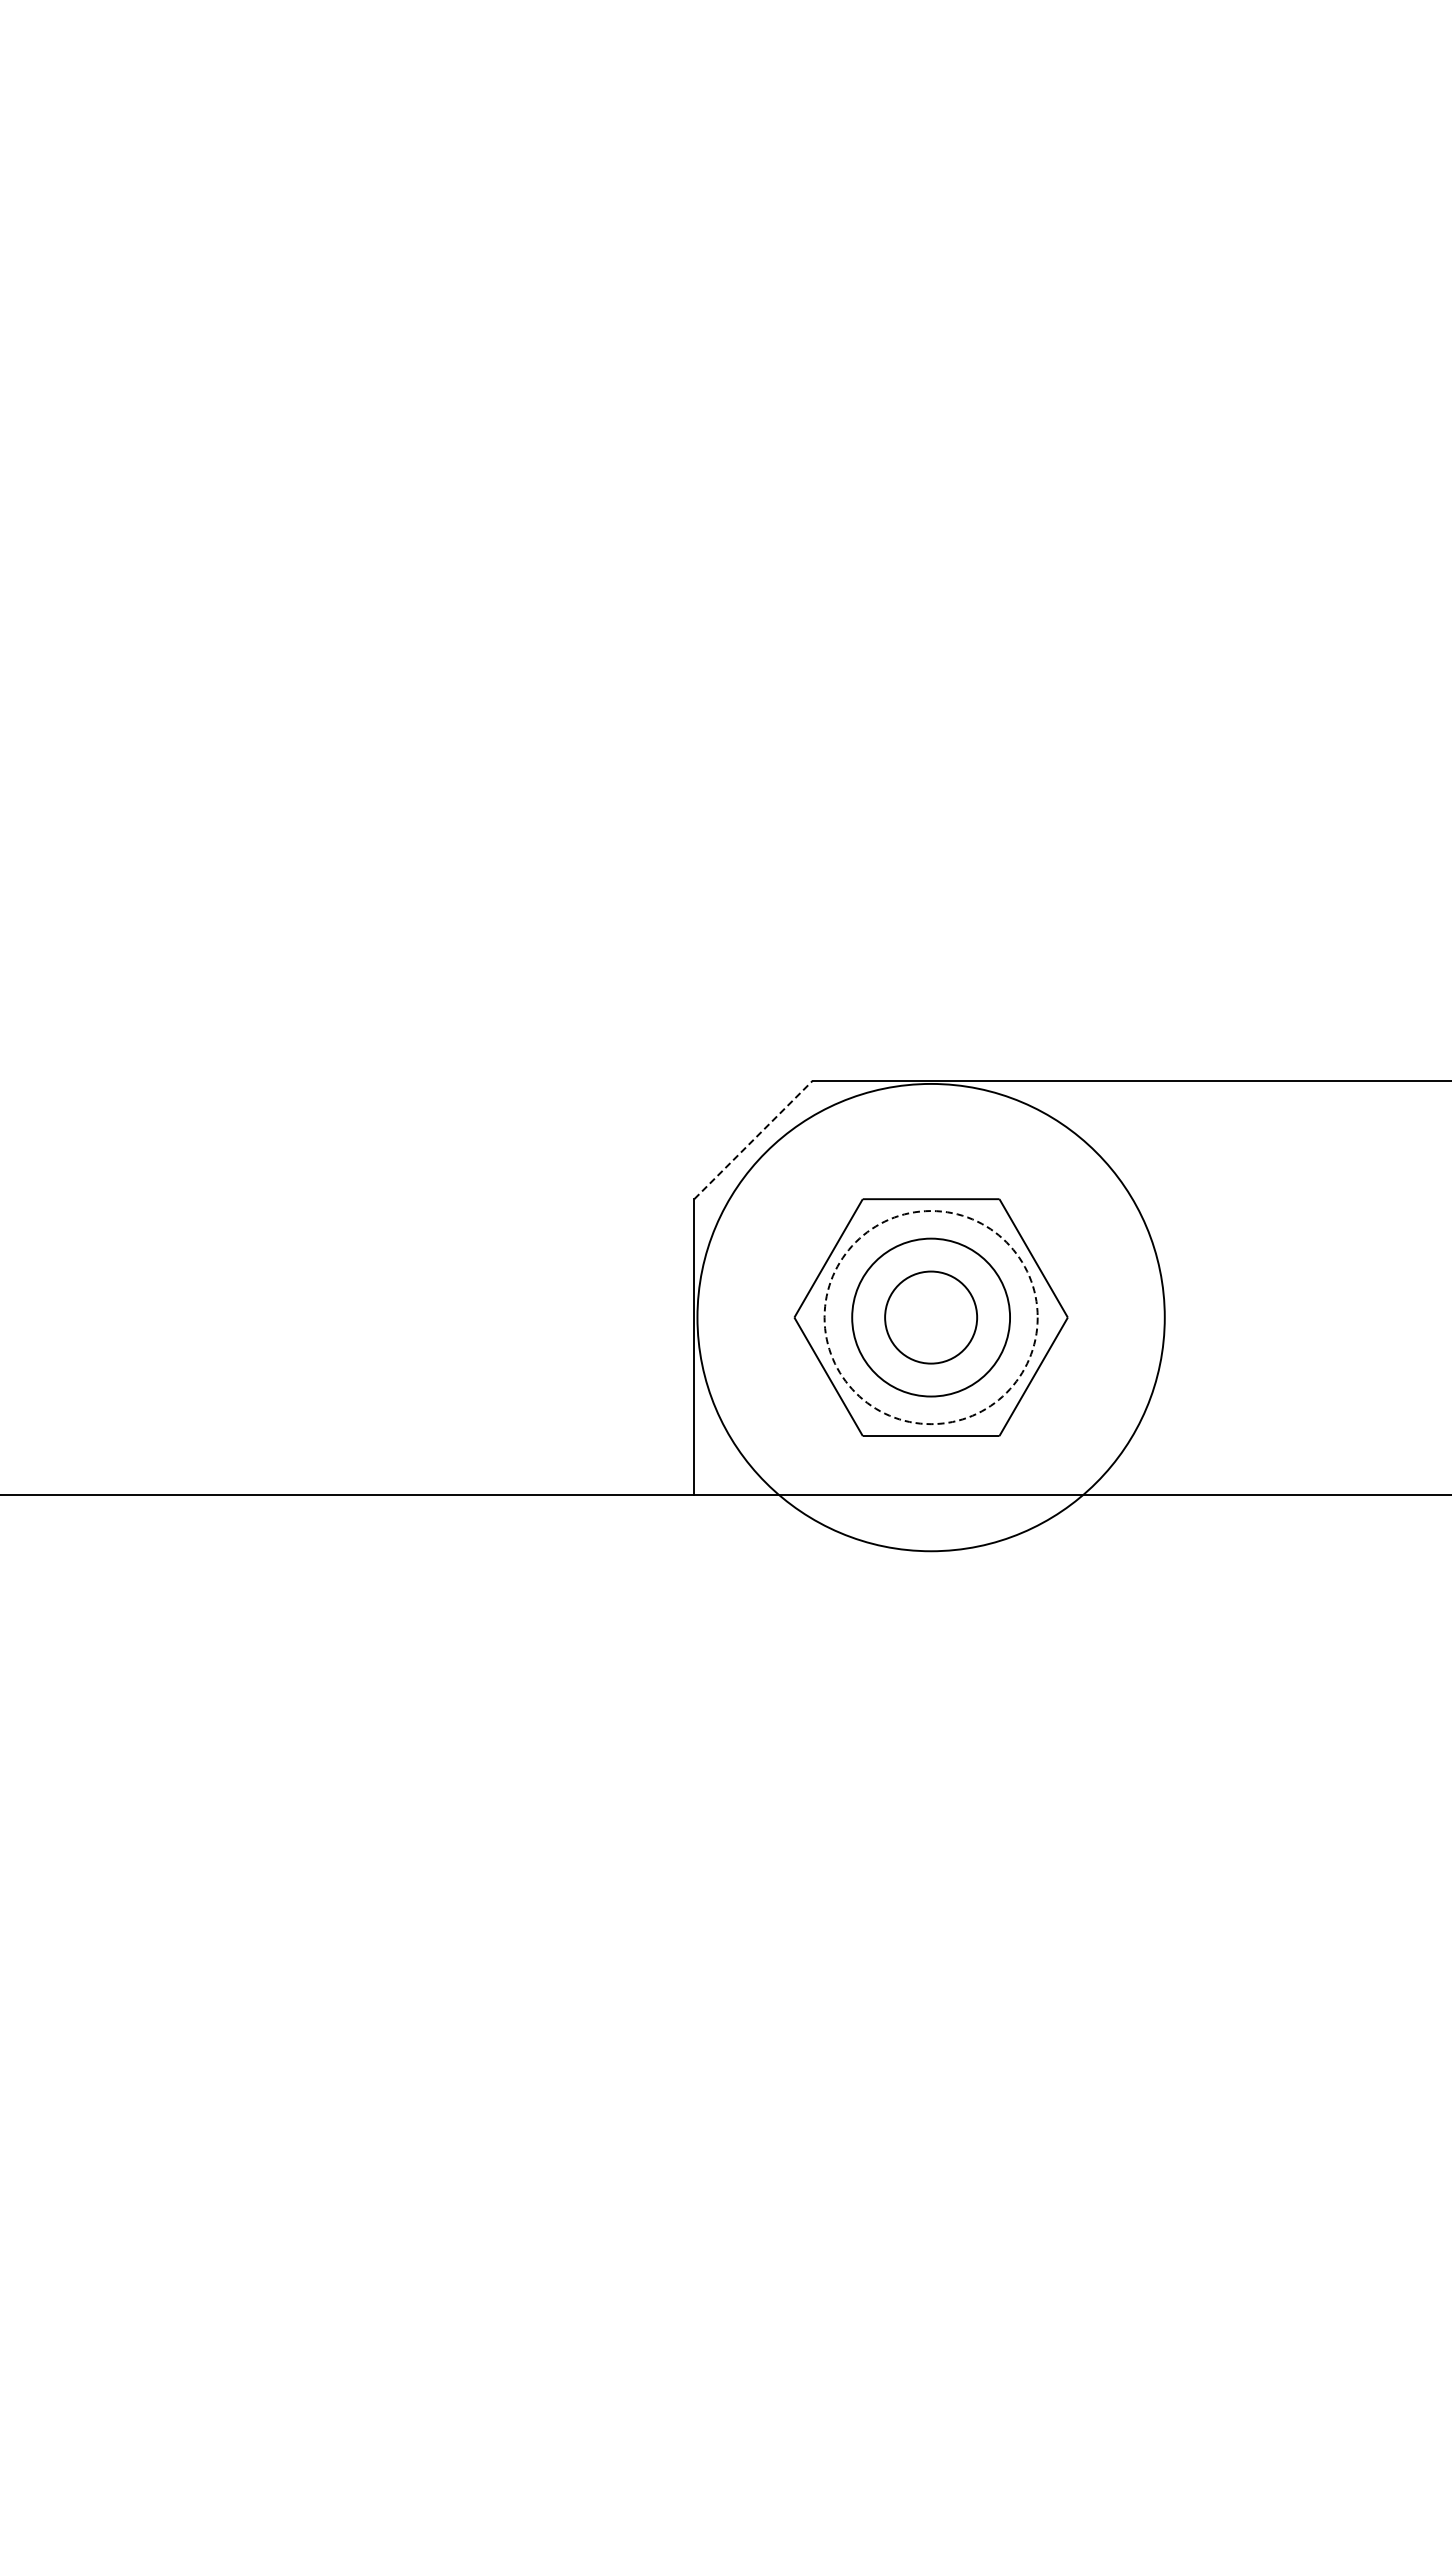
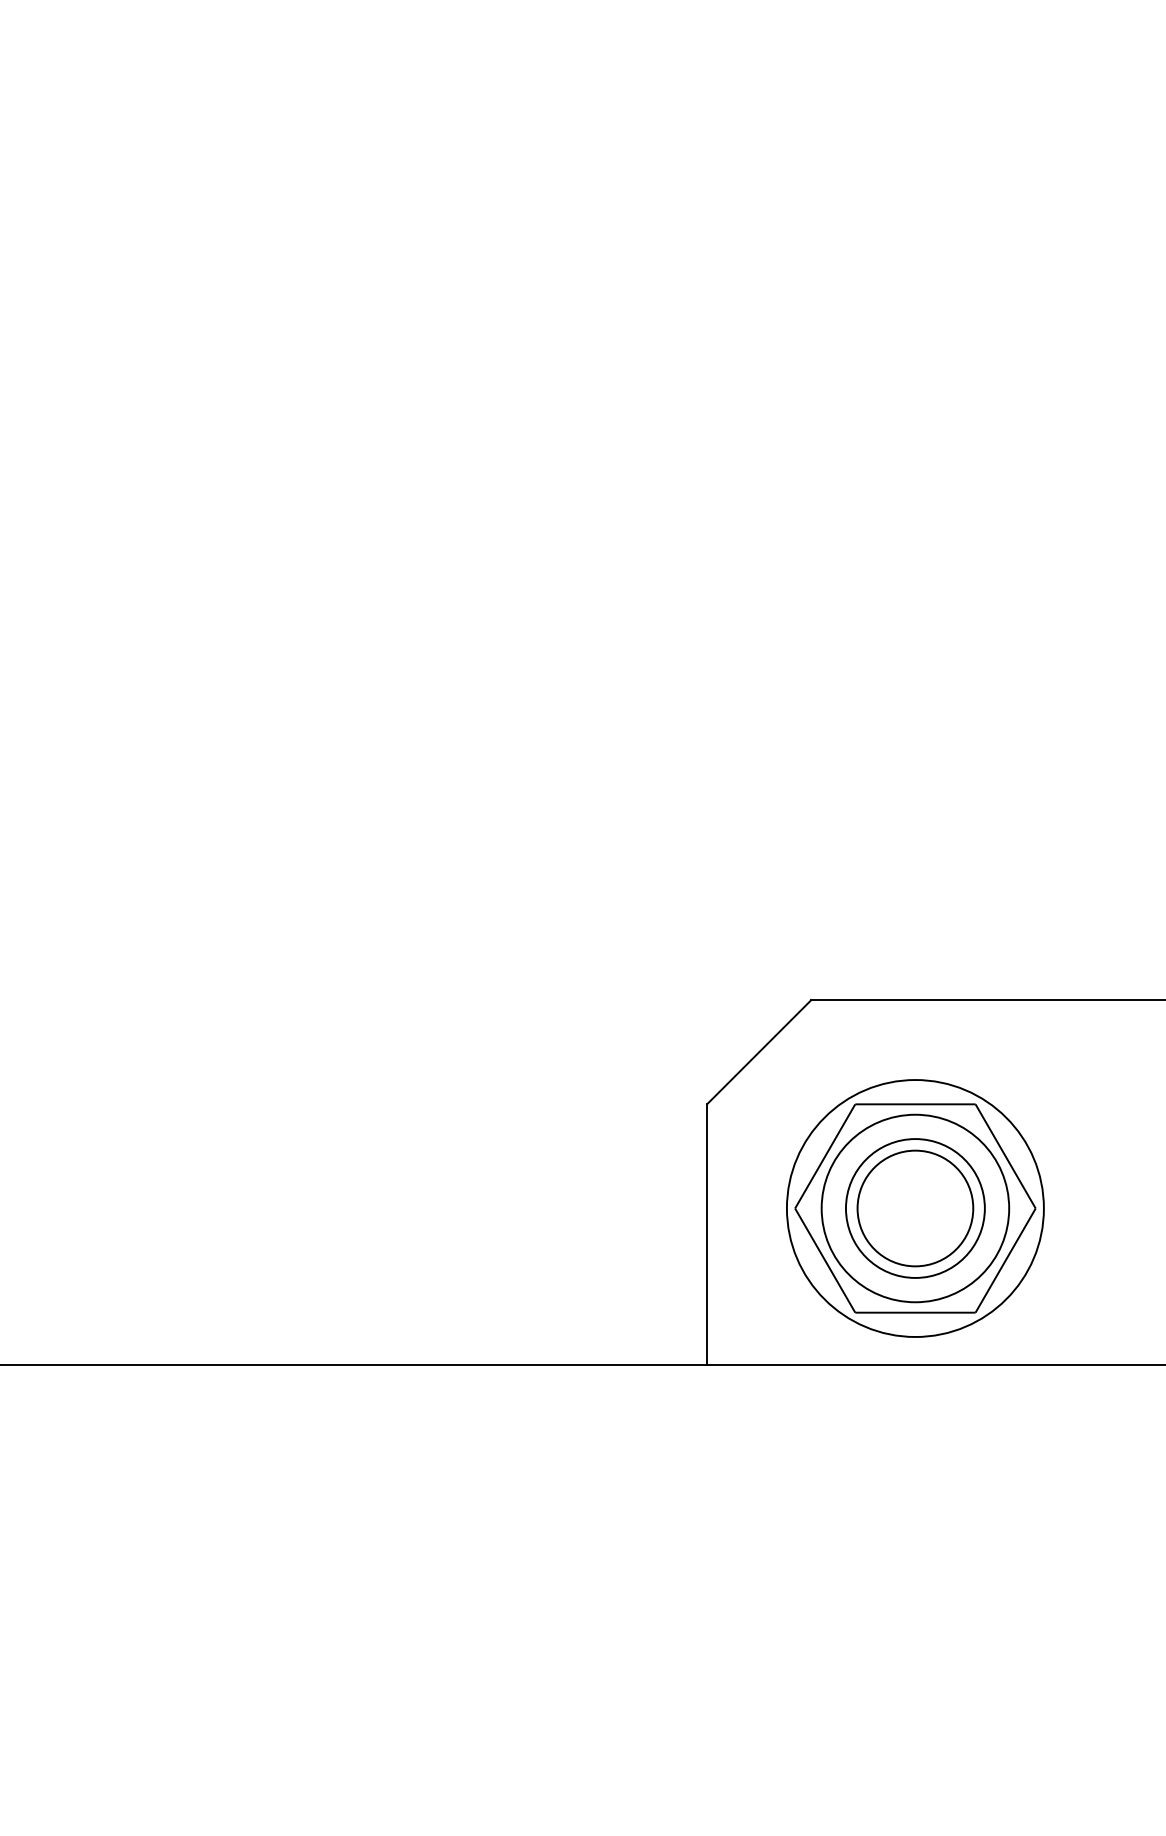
line: (753, 1139) -> (759, 1051), dashed -> solid
circle: (930, 1317) -> (914, 1208), dashed -> solid
circle: (930, 1317) -> (914, 1208), size x1.43
circle: (931, 1317) -> (915, 1208), size x0.62

